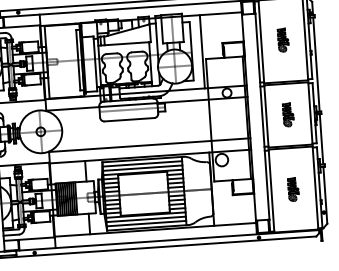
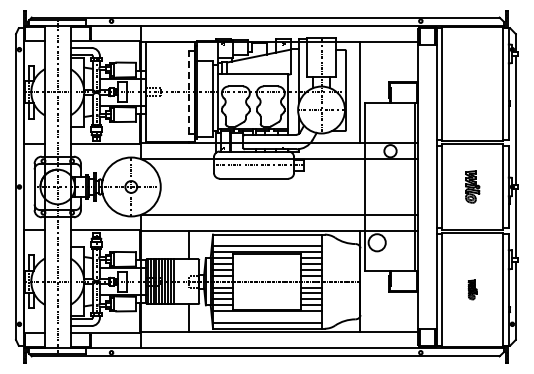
part: (283, 39) -> (472, 83), removed
line: (78, 60) -> (189, 92), solid -> dashed
line: (142, 163) -> (267, 240), removed
part: (293, 189) -> (472, 289), size x0.6
line: (146, 219) -> (267, 317), removed

